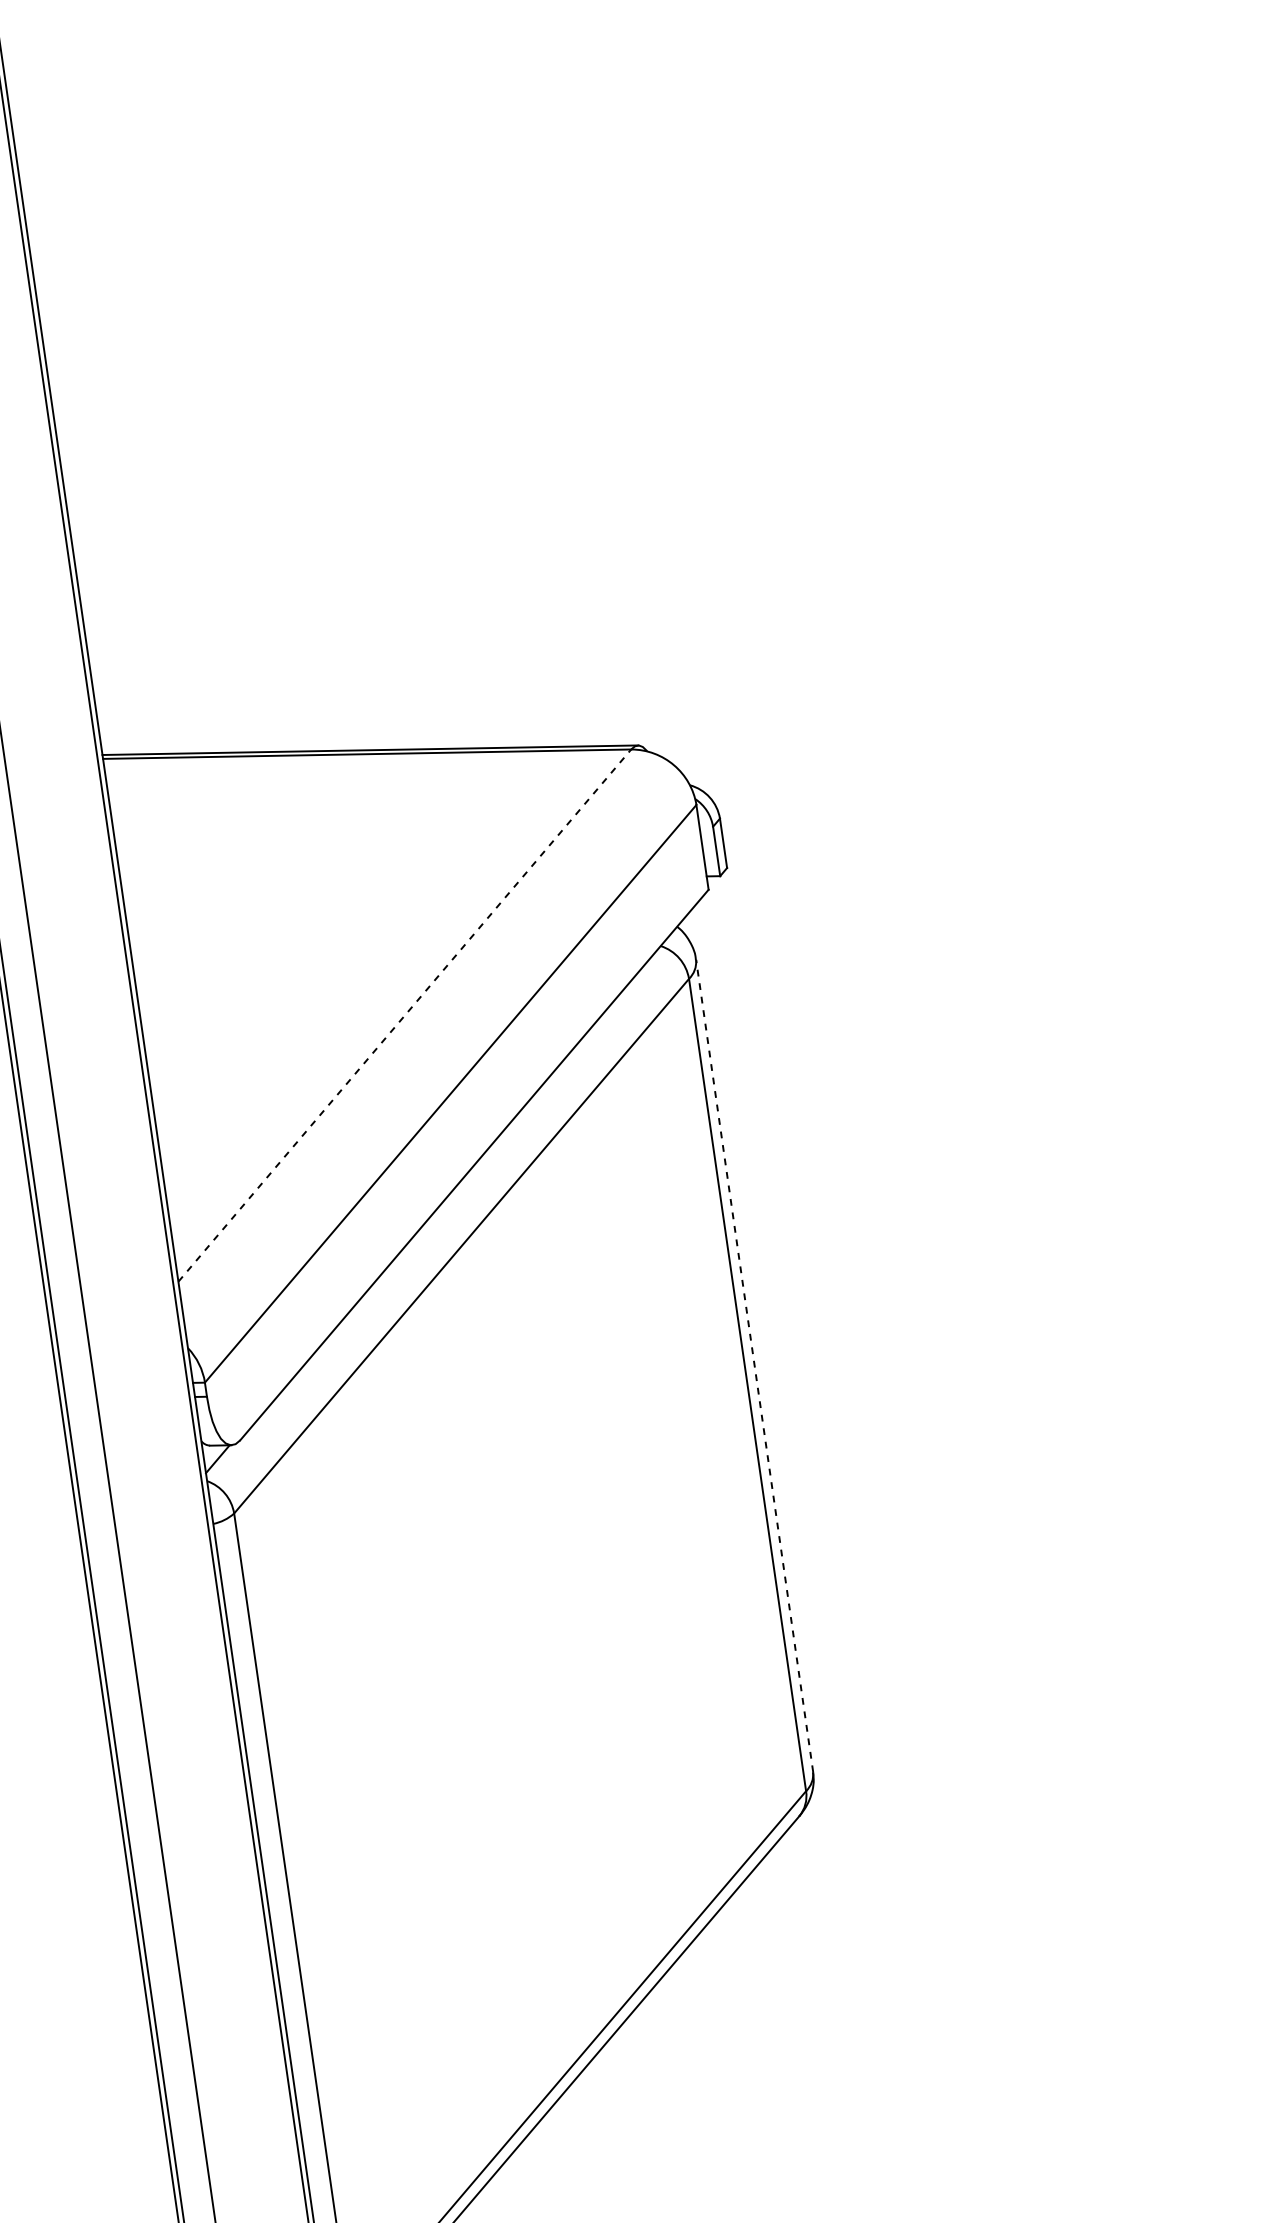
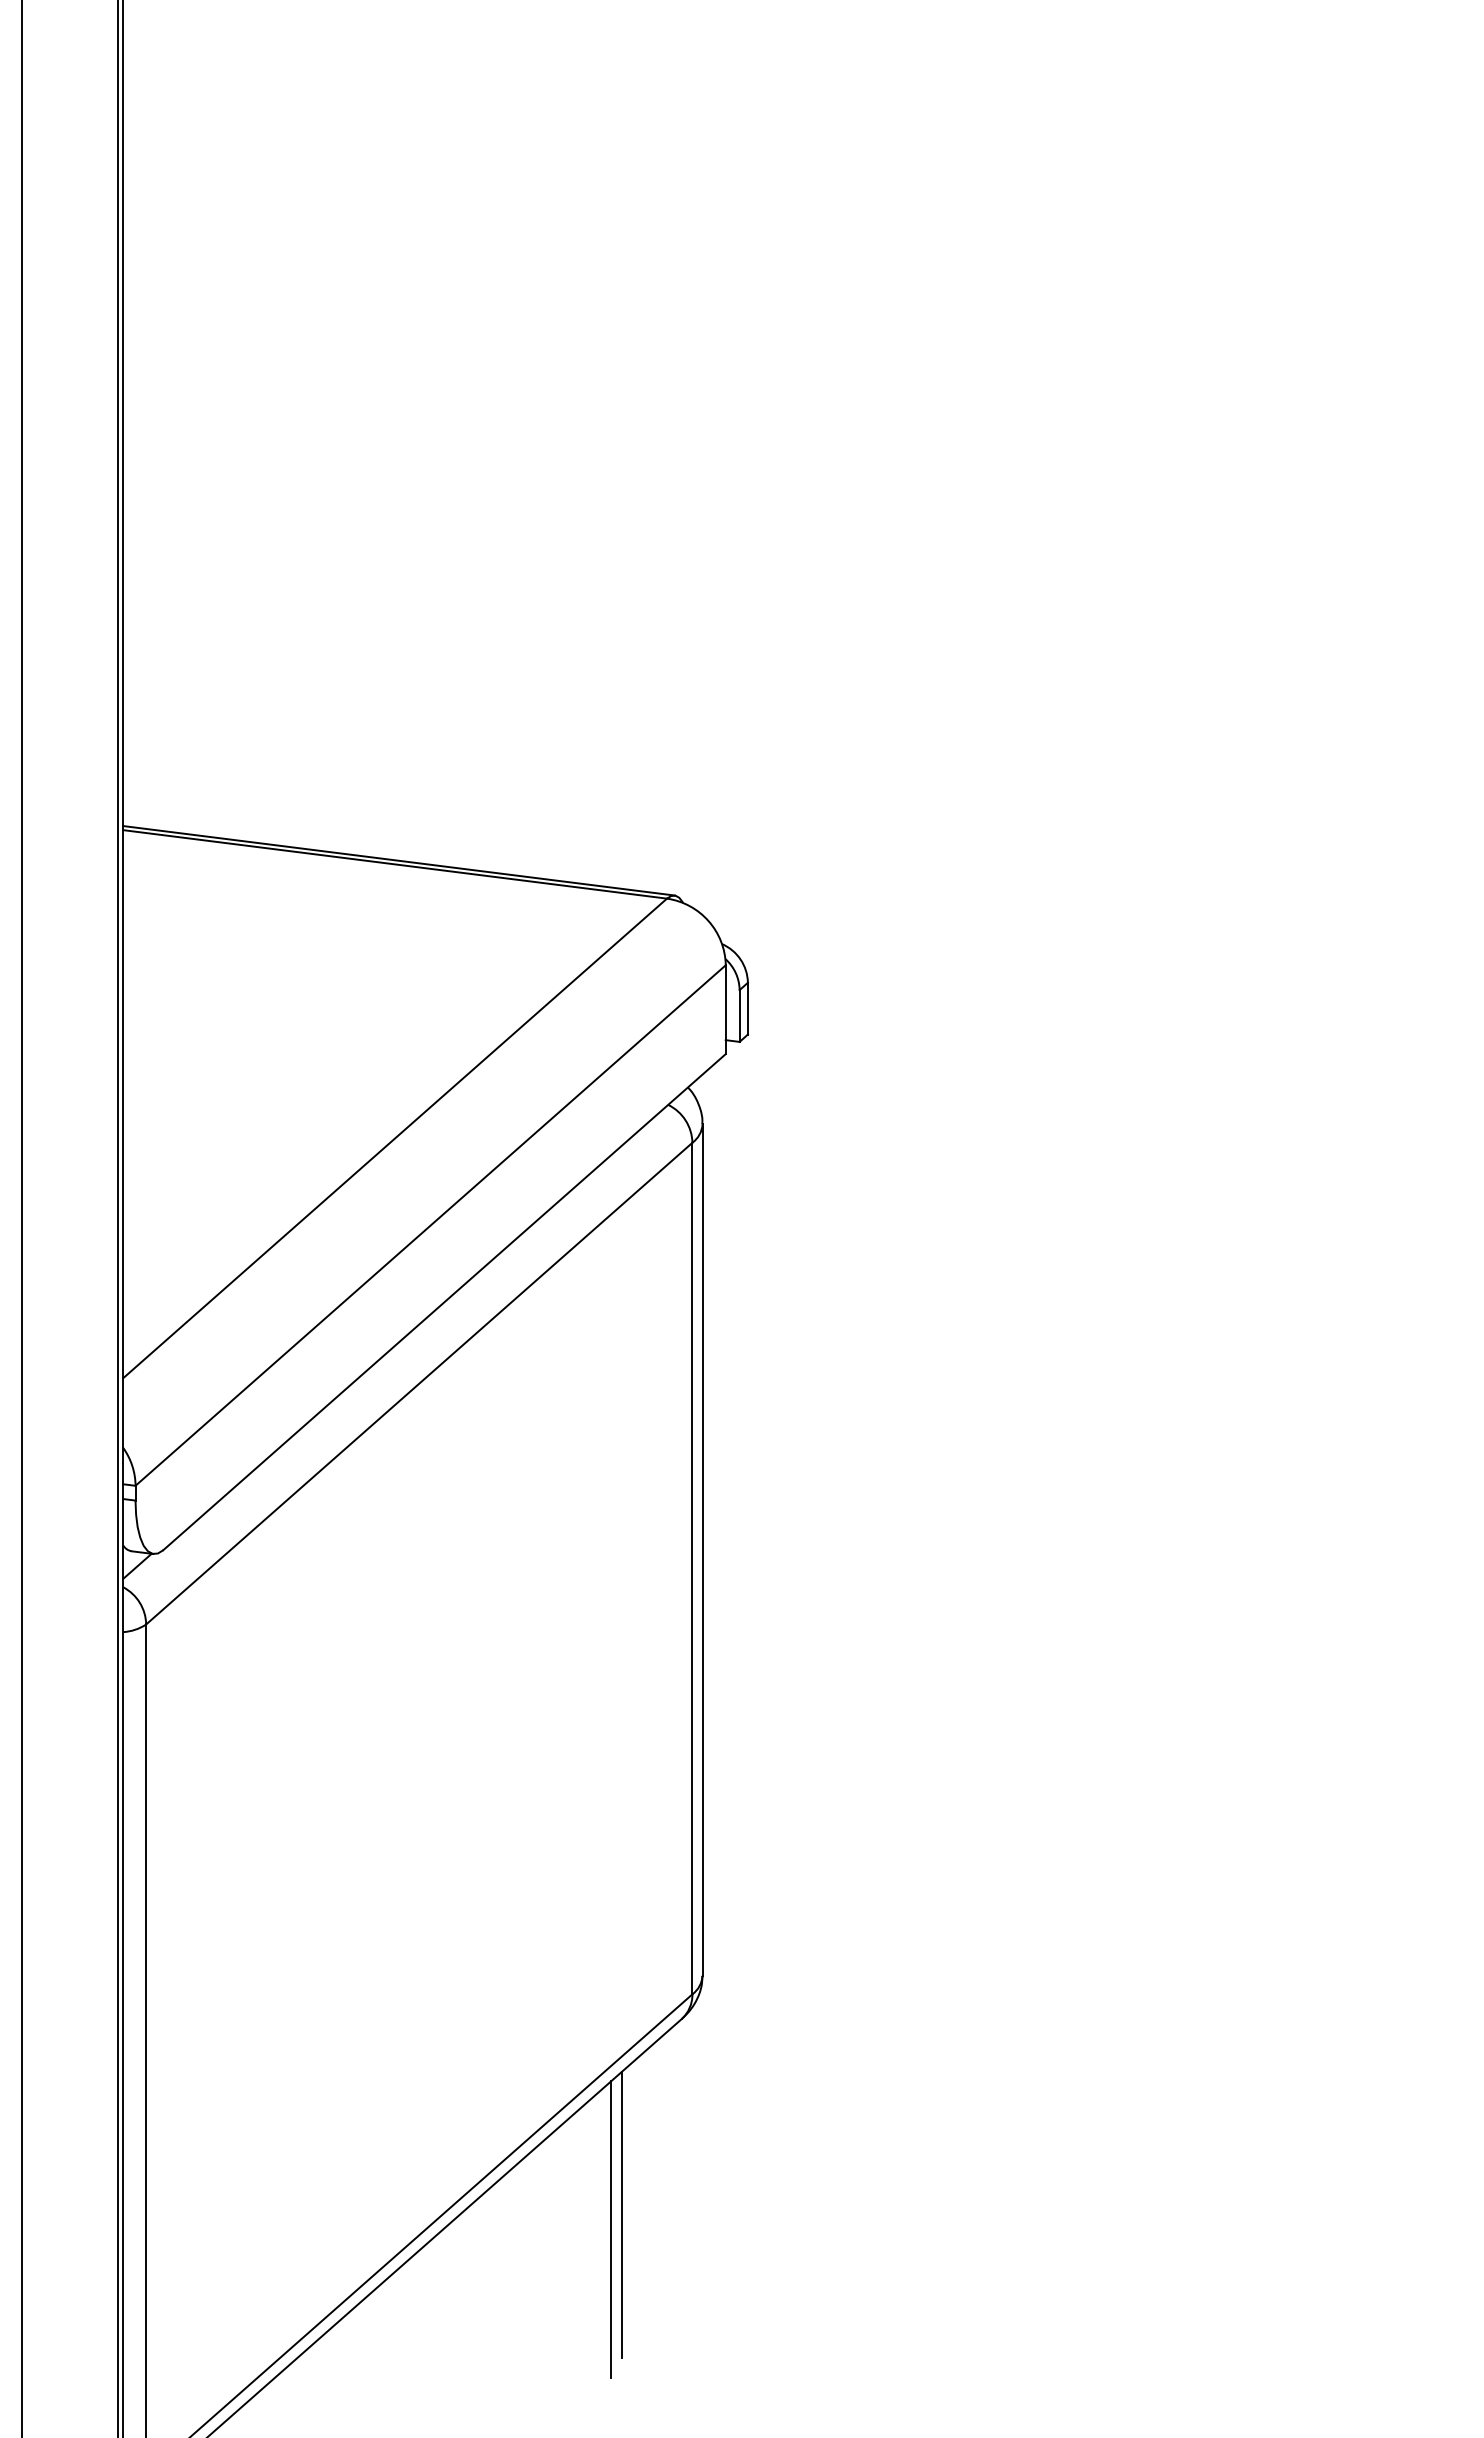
line: (405, 1015) -> (395, 1138), dashed -> solid
line: (754, 1366) -> (702, 1550), dashed -> solid
line: (768, 2011) -> (621, 2215), added
line: (761, 2026) -> (611, 2229), added

